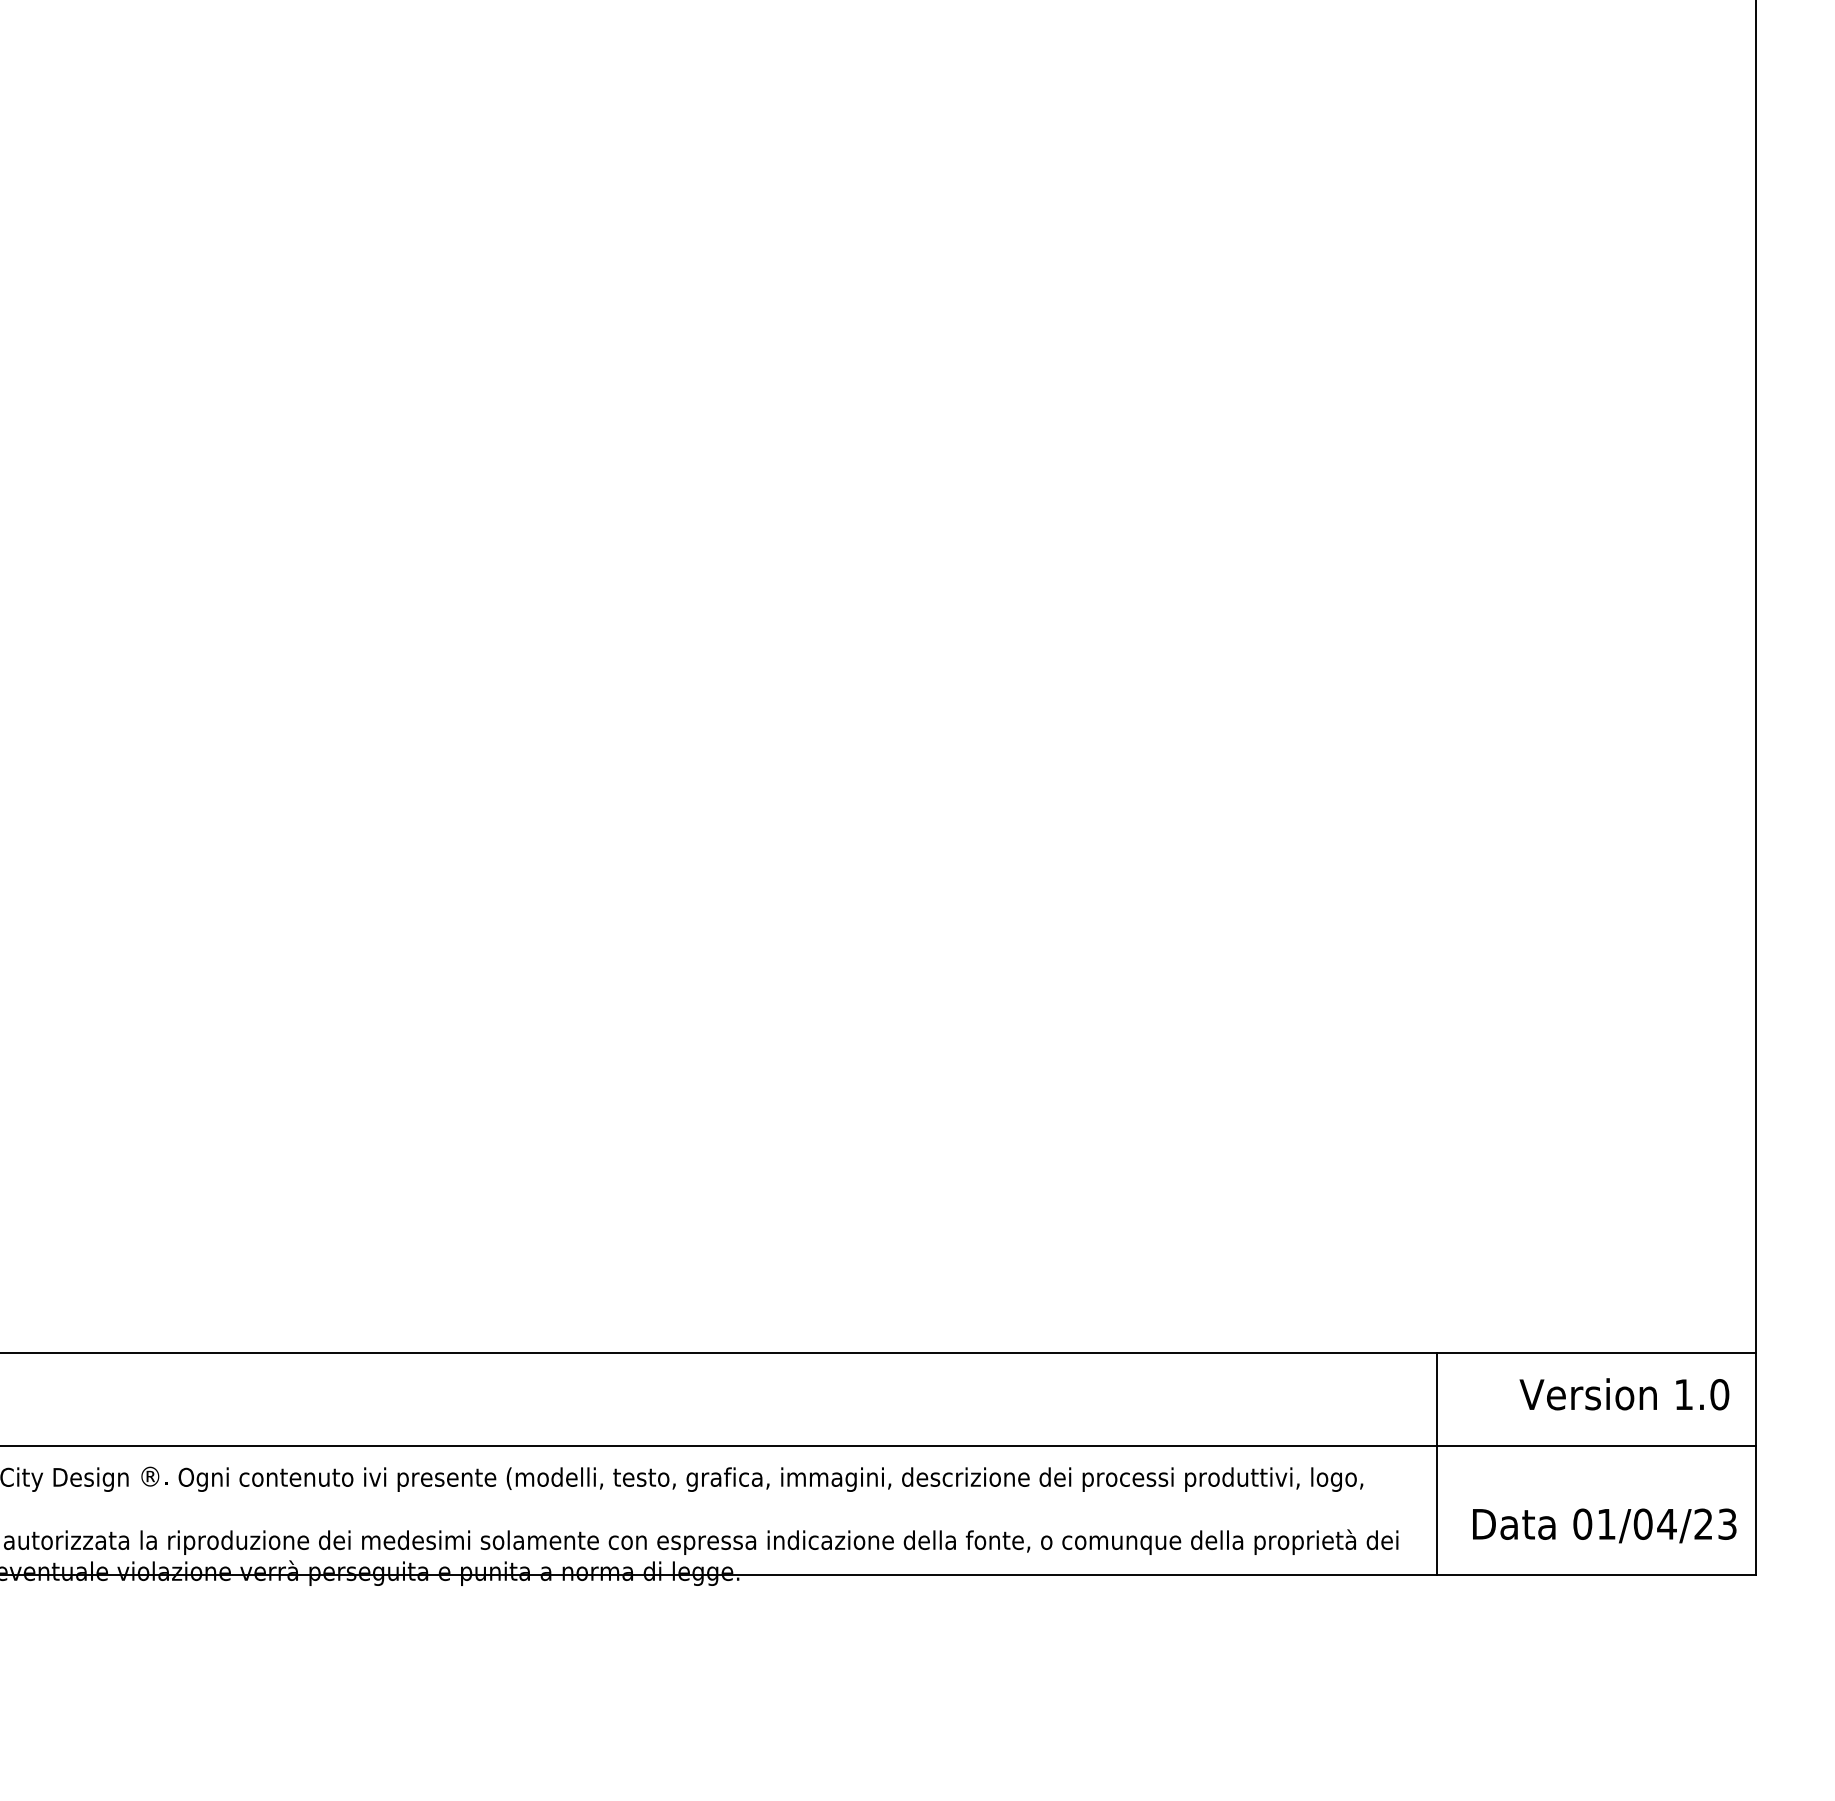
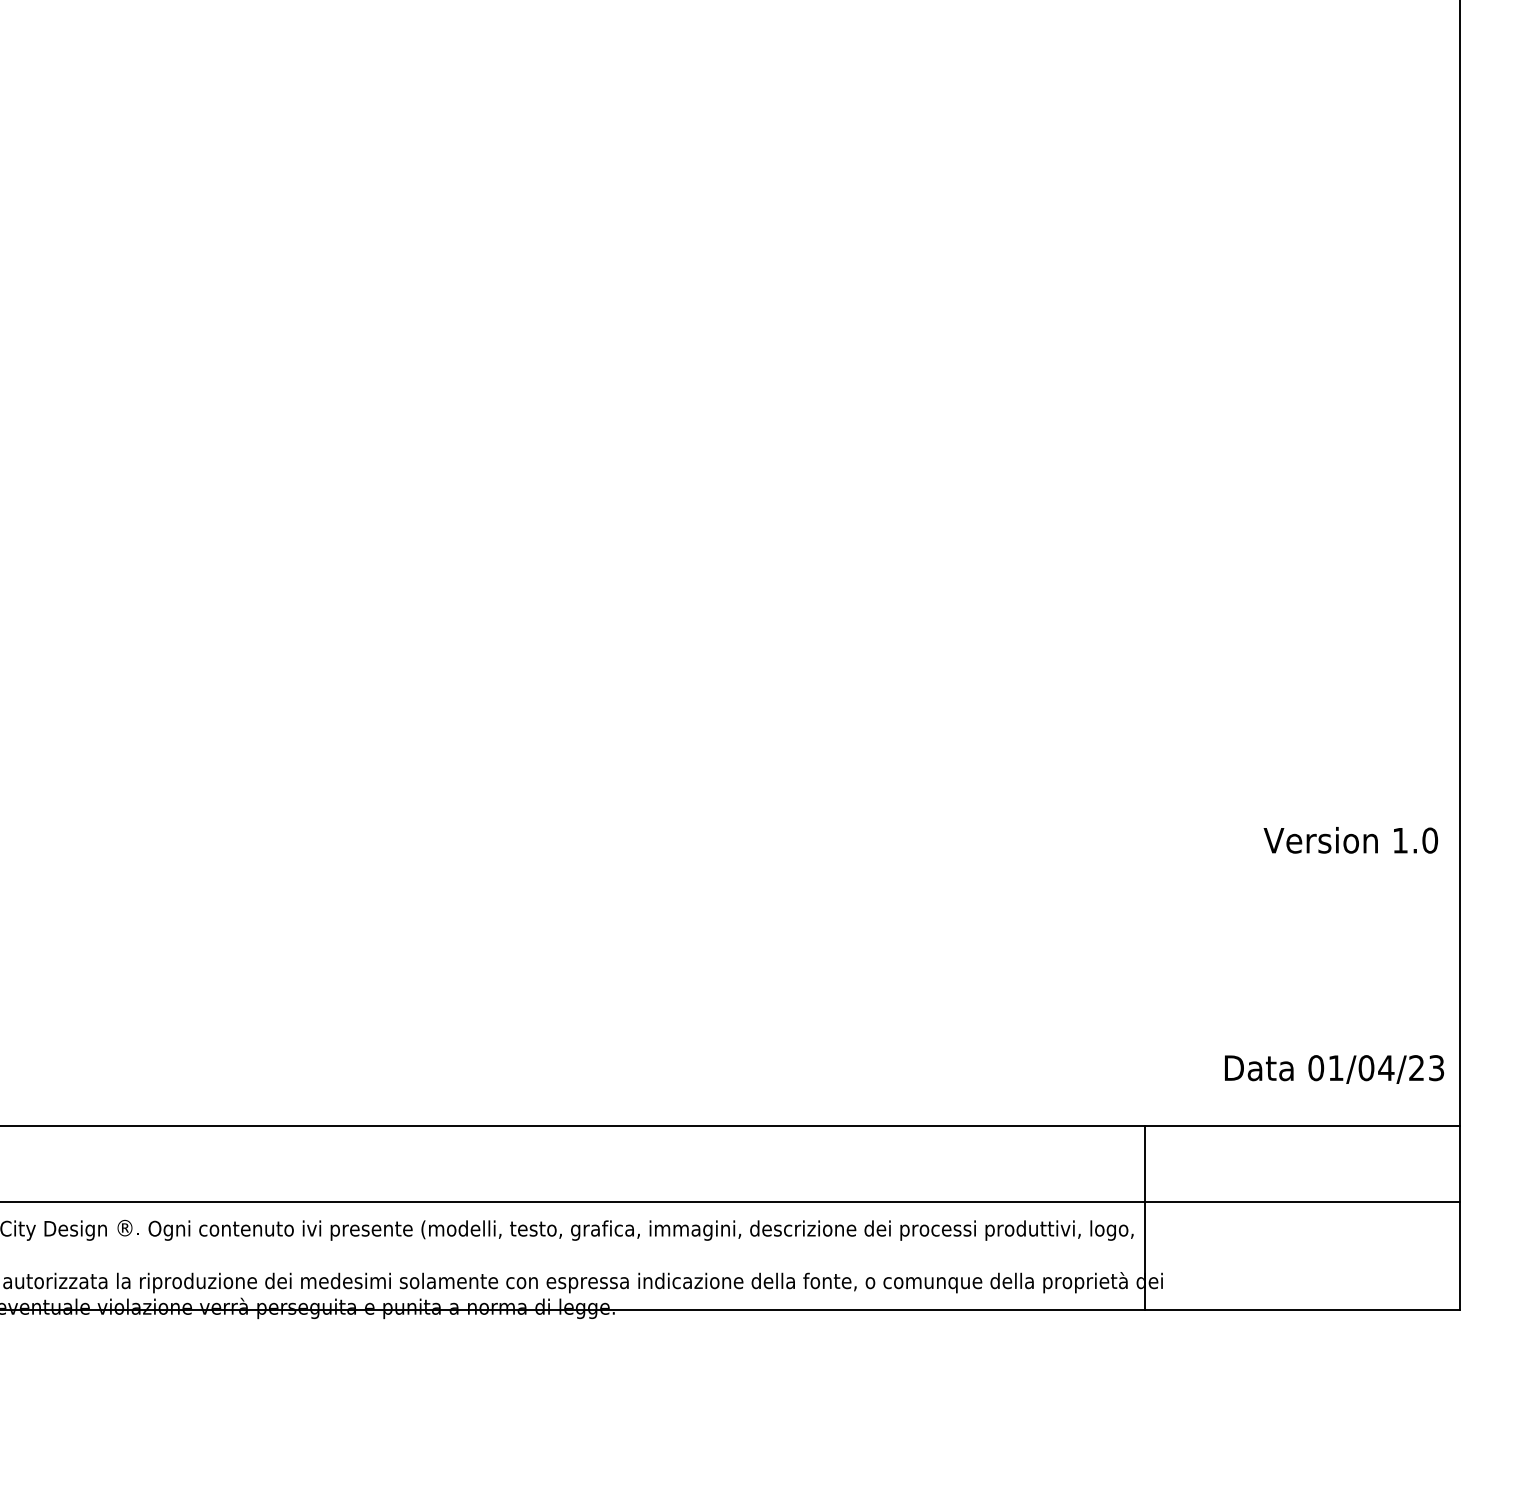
text: (1624, 1394) -> (1350, 840), moved
line: (1436, 1464) -> (1144, 1218), moved
text: (1604, 1525) -> (1334, 1069), moved

